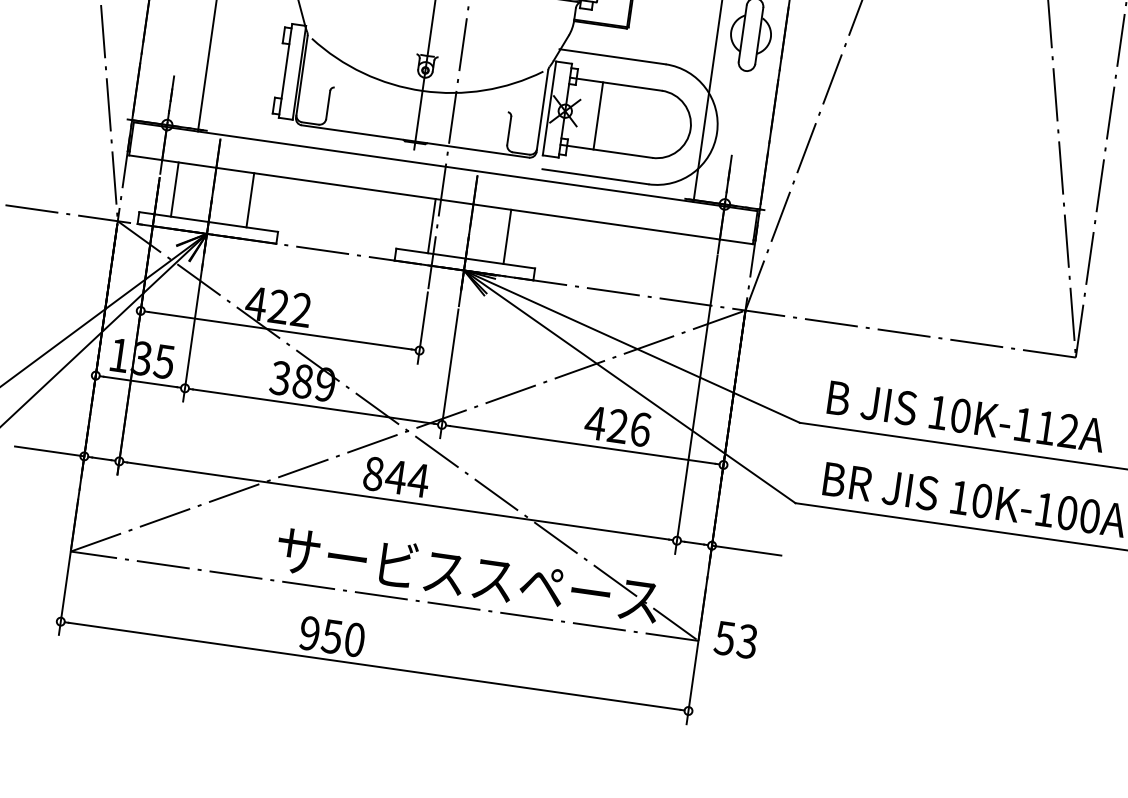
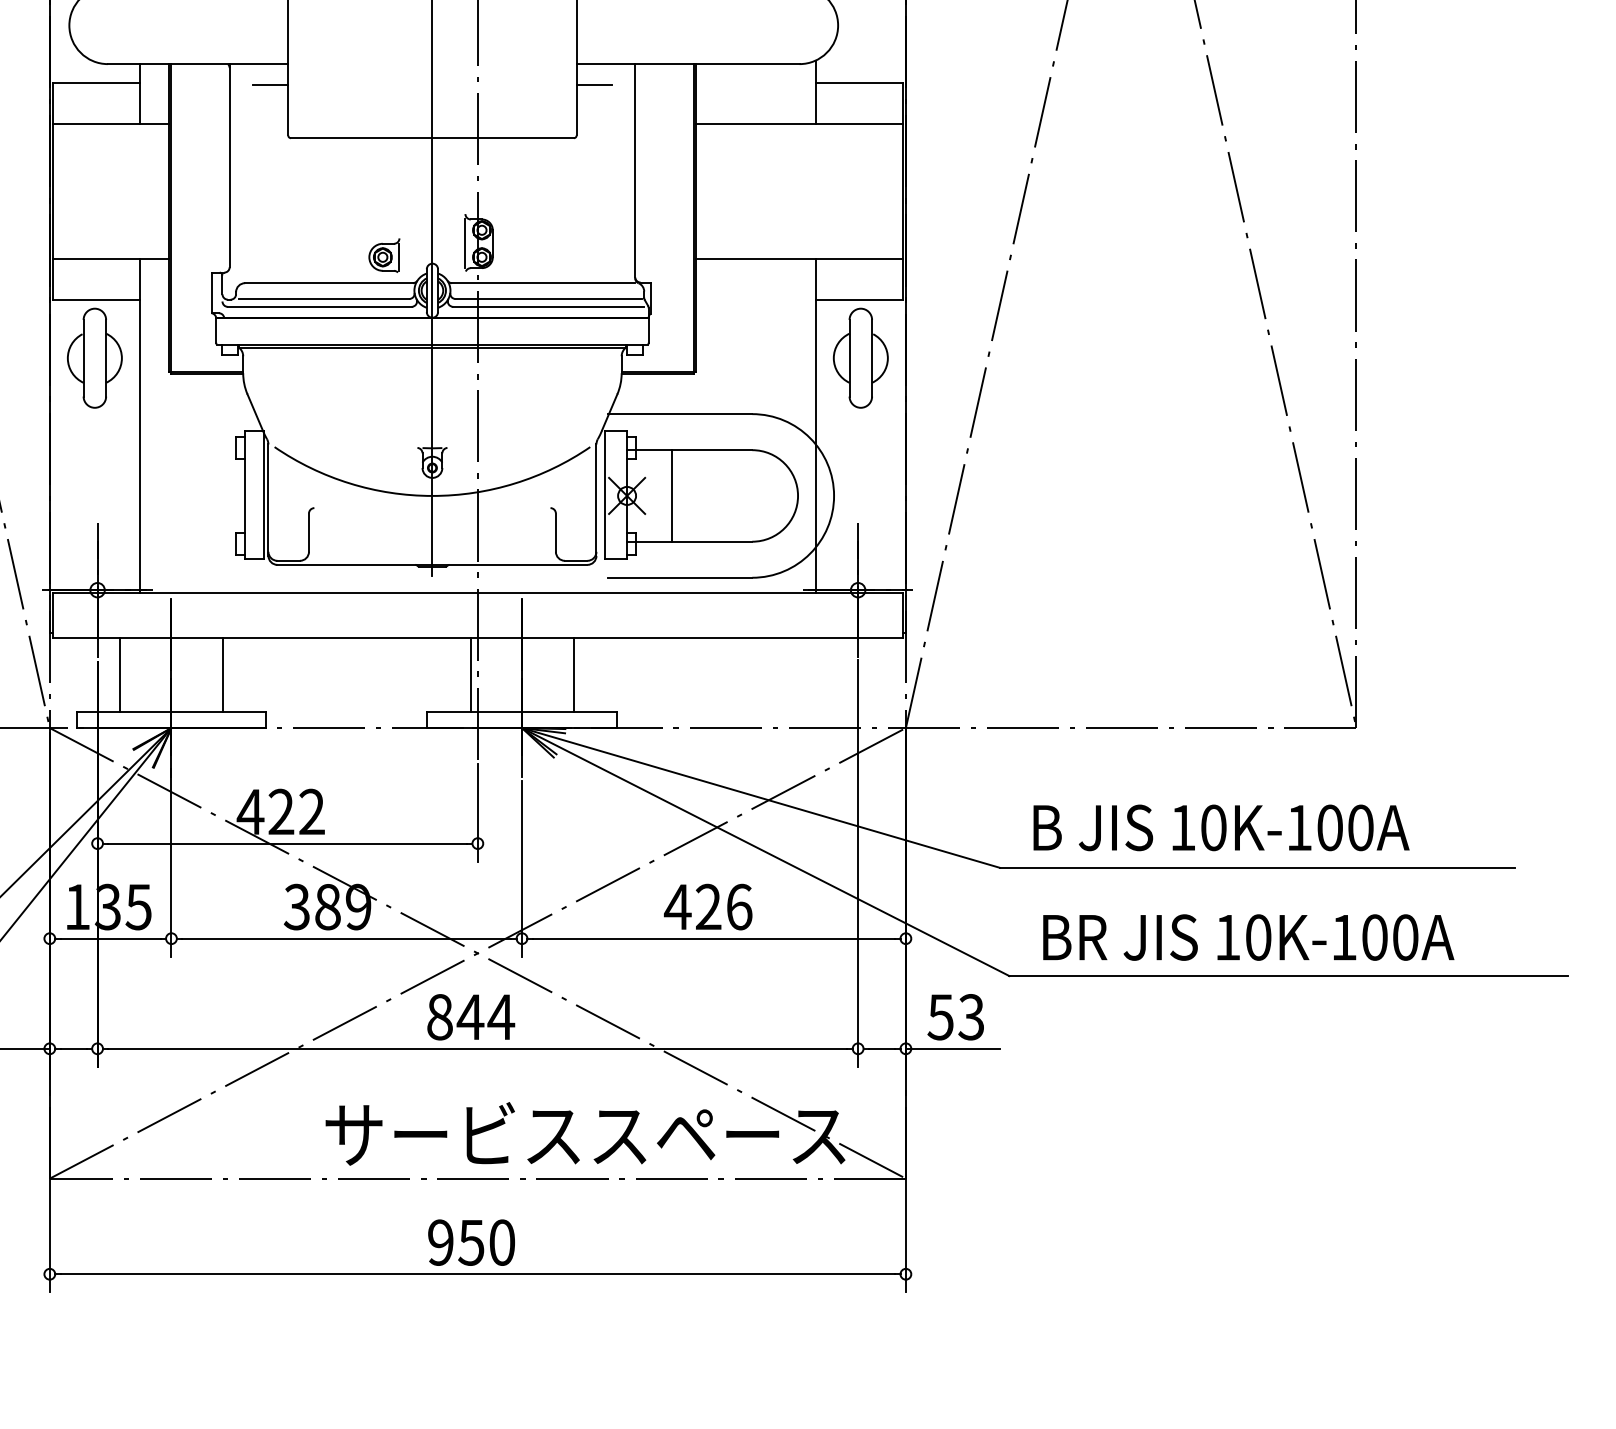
text: (618, 425) -> (708, 906), moved
text: (1057, 429) -> (1345, 827), 10K-112A -> 10K-100A
text: (332, 636) -> (471, 1242), moved
text: (735, 640) -> (955, 1017), moved

